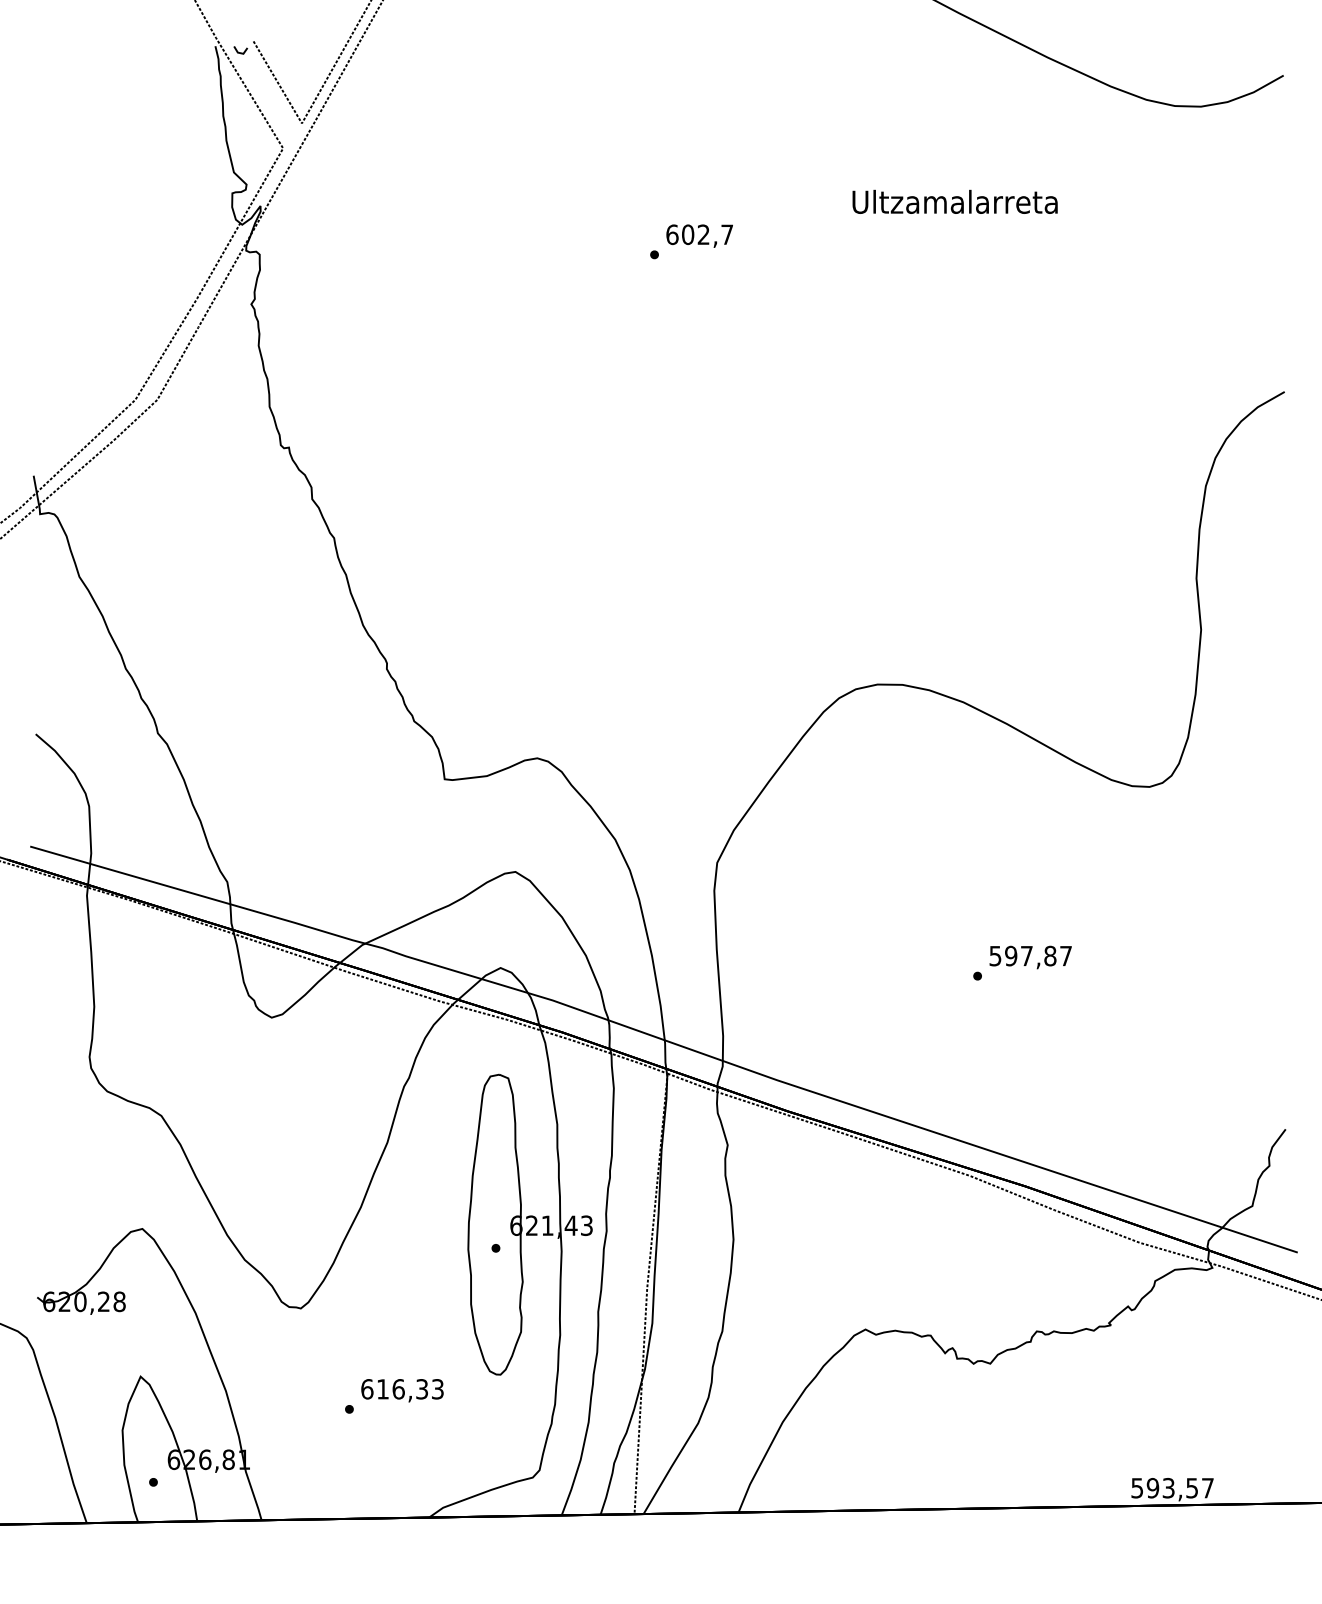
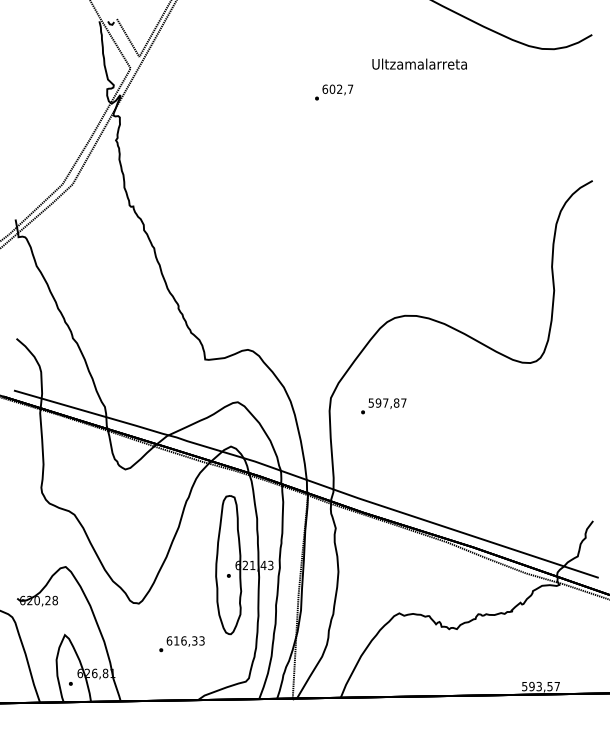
text: (954, 200) -> (419, 63), moved
text: (692, 241) -> (334, 92), moved
text: (1021, 963) -> (383, 406), moved

